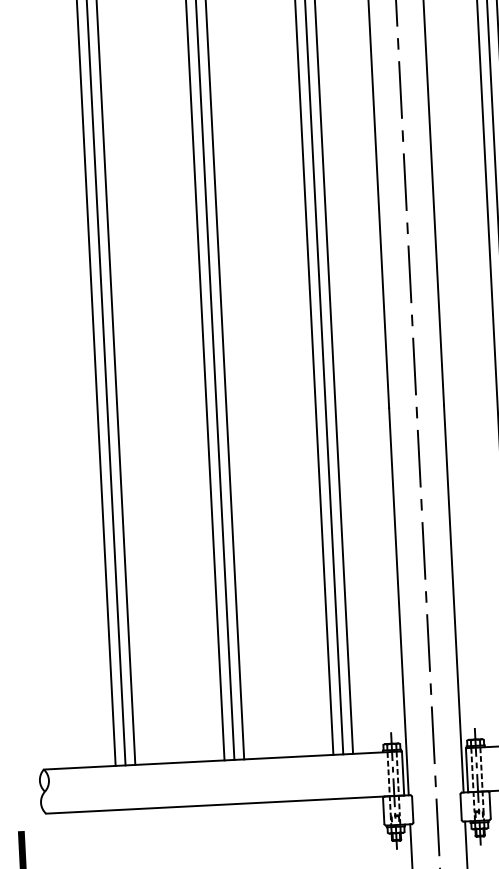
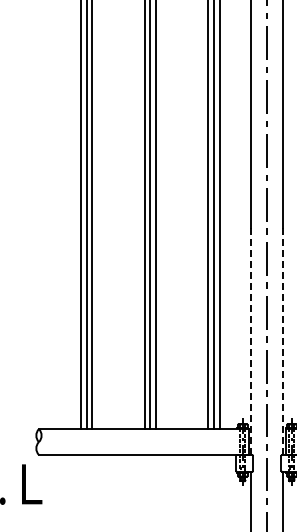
line: (454, 598) -> (283, 341), solid -> dashed
line: (399, 603) -> (251, 342), solid -> dashed

